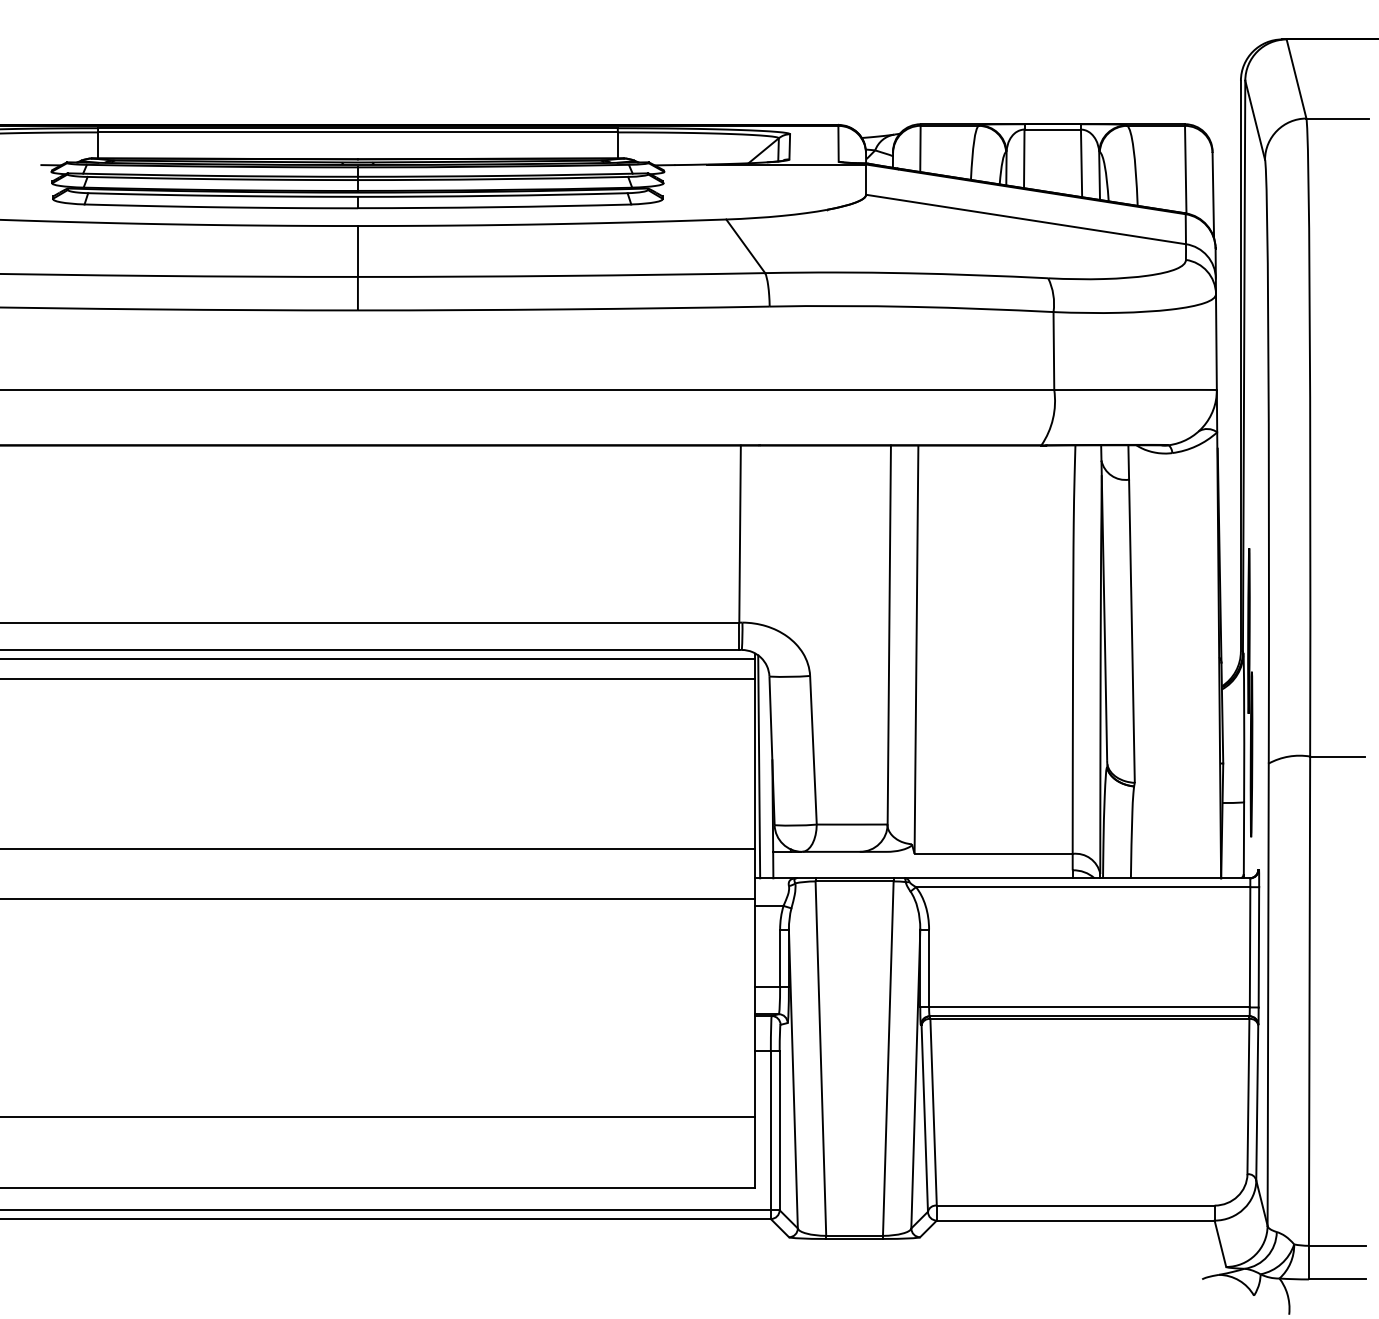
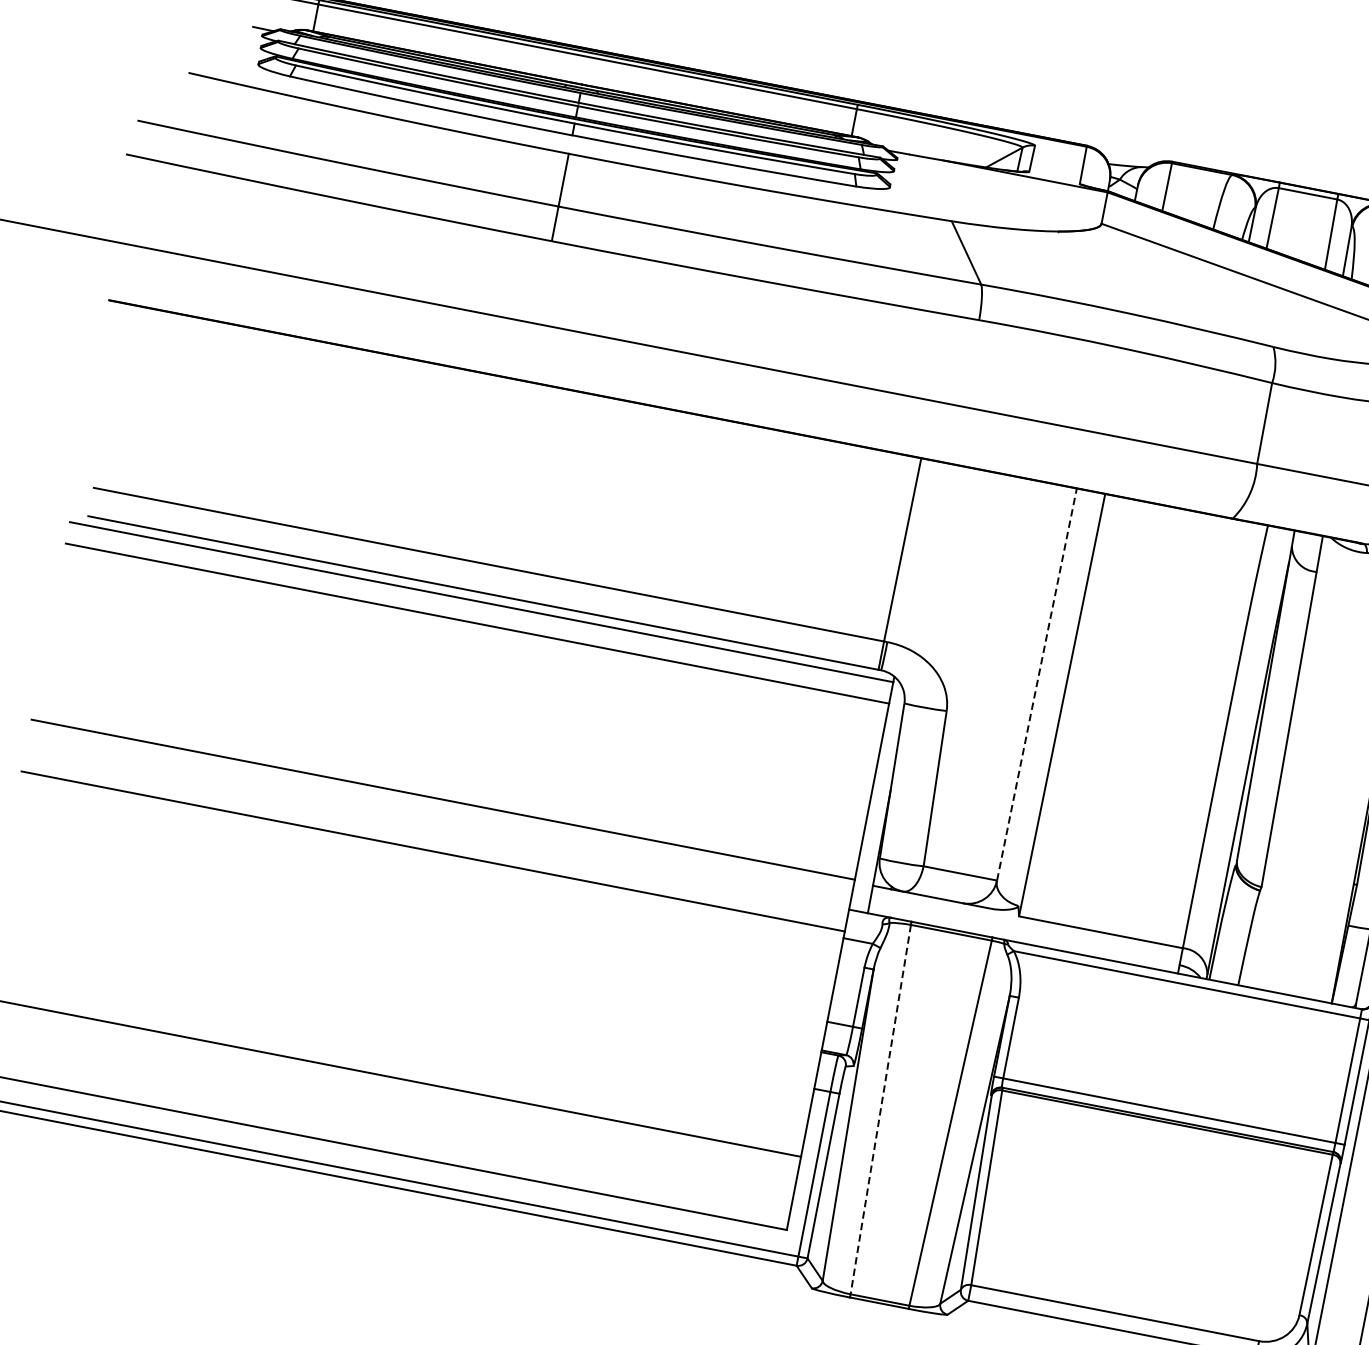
line: (889, 634) -> (1037, 684), solid -> dashed
line: (759, 766) -> (876, 794), removed
line: (820, 1059) -> (880, 1110), solid -> dashed

